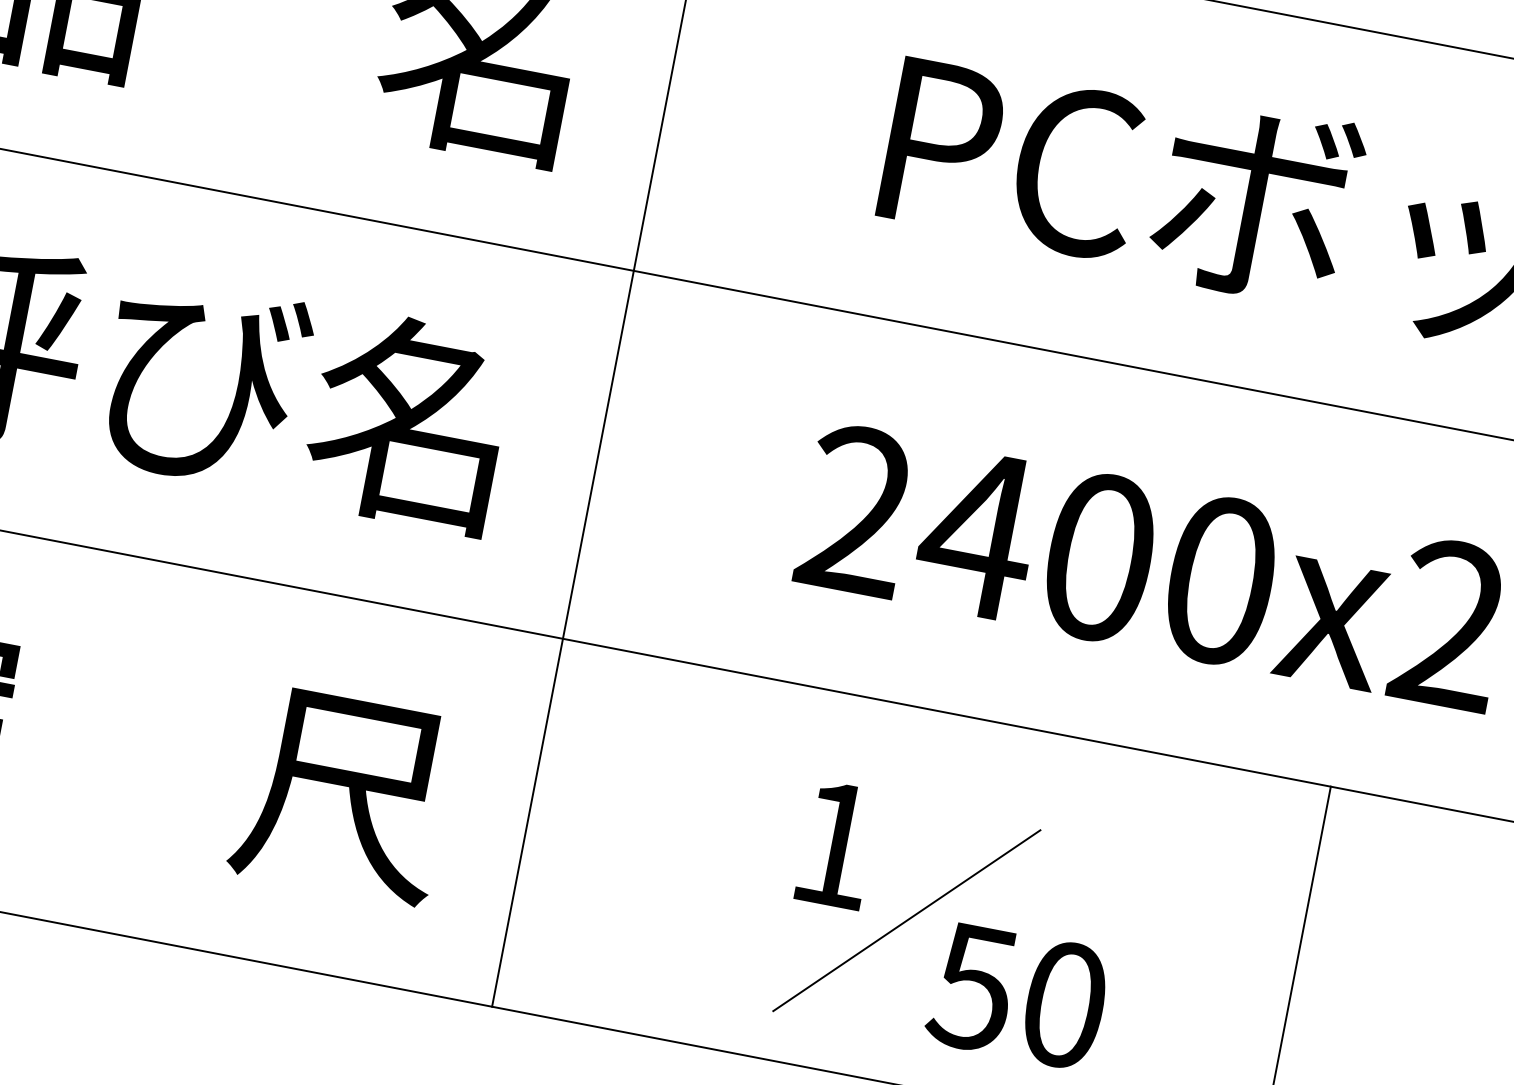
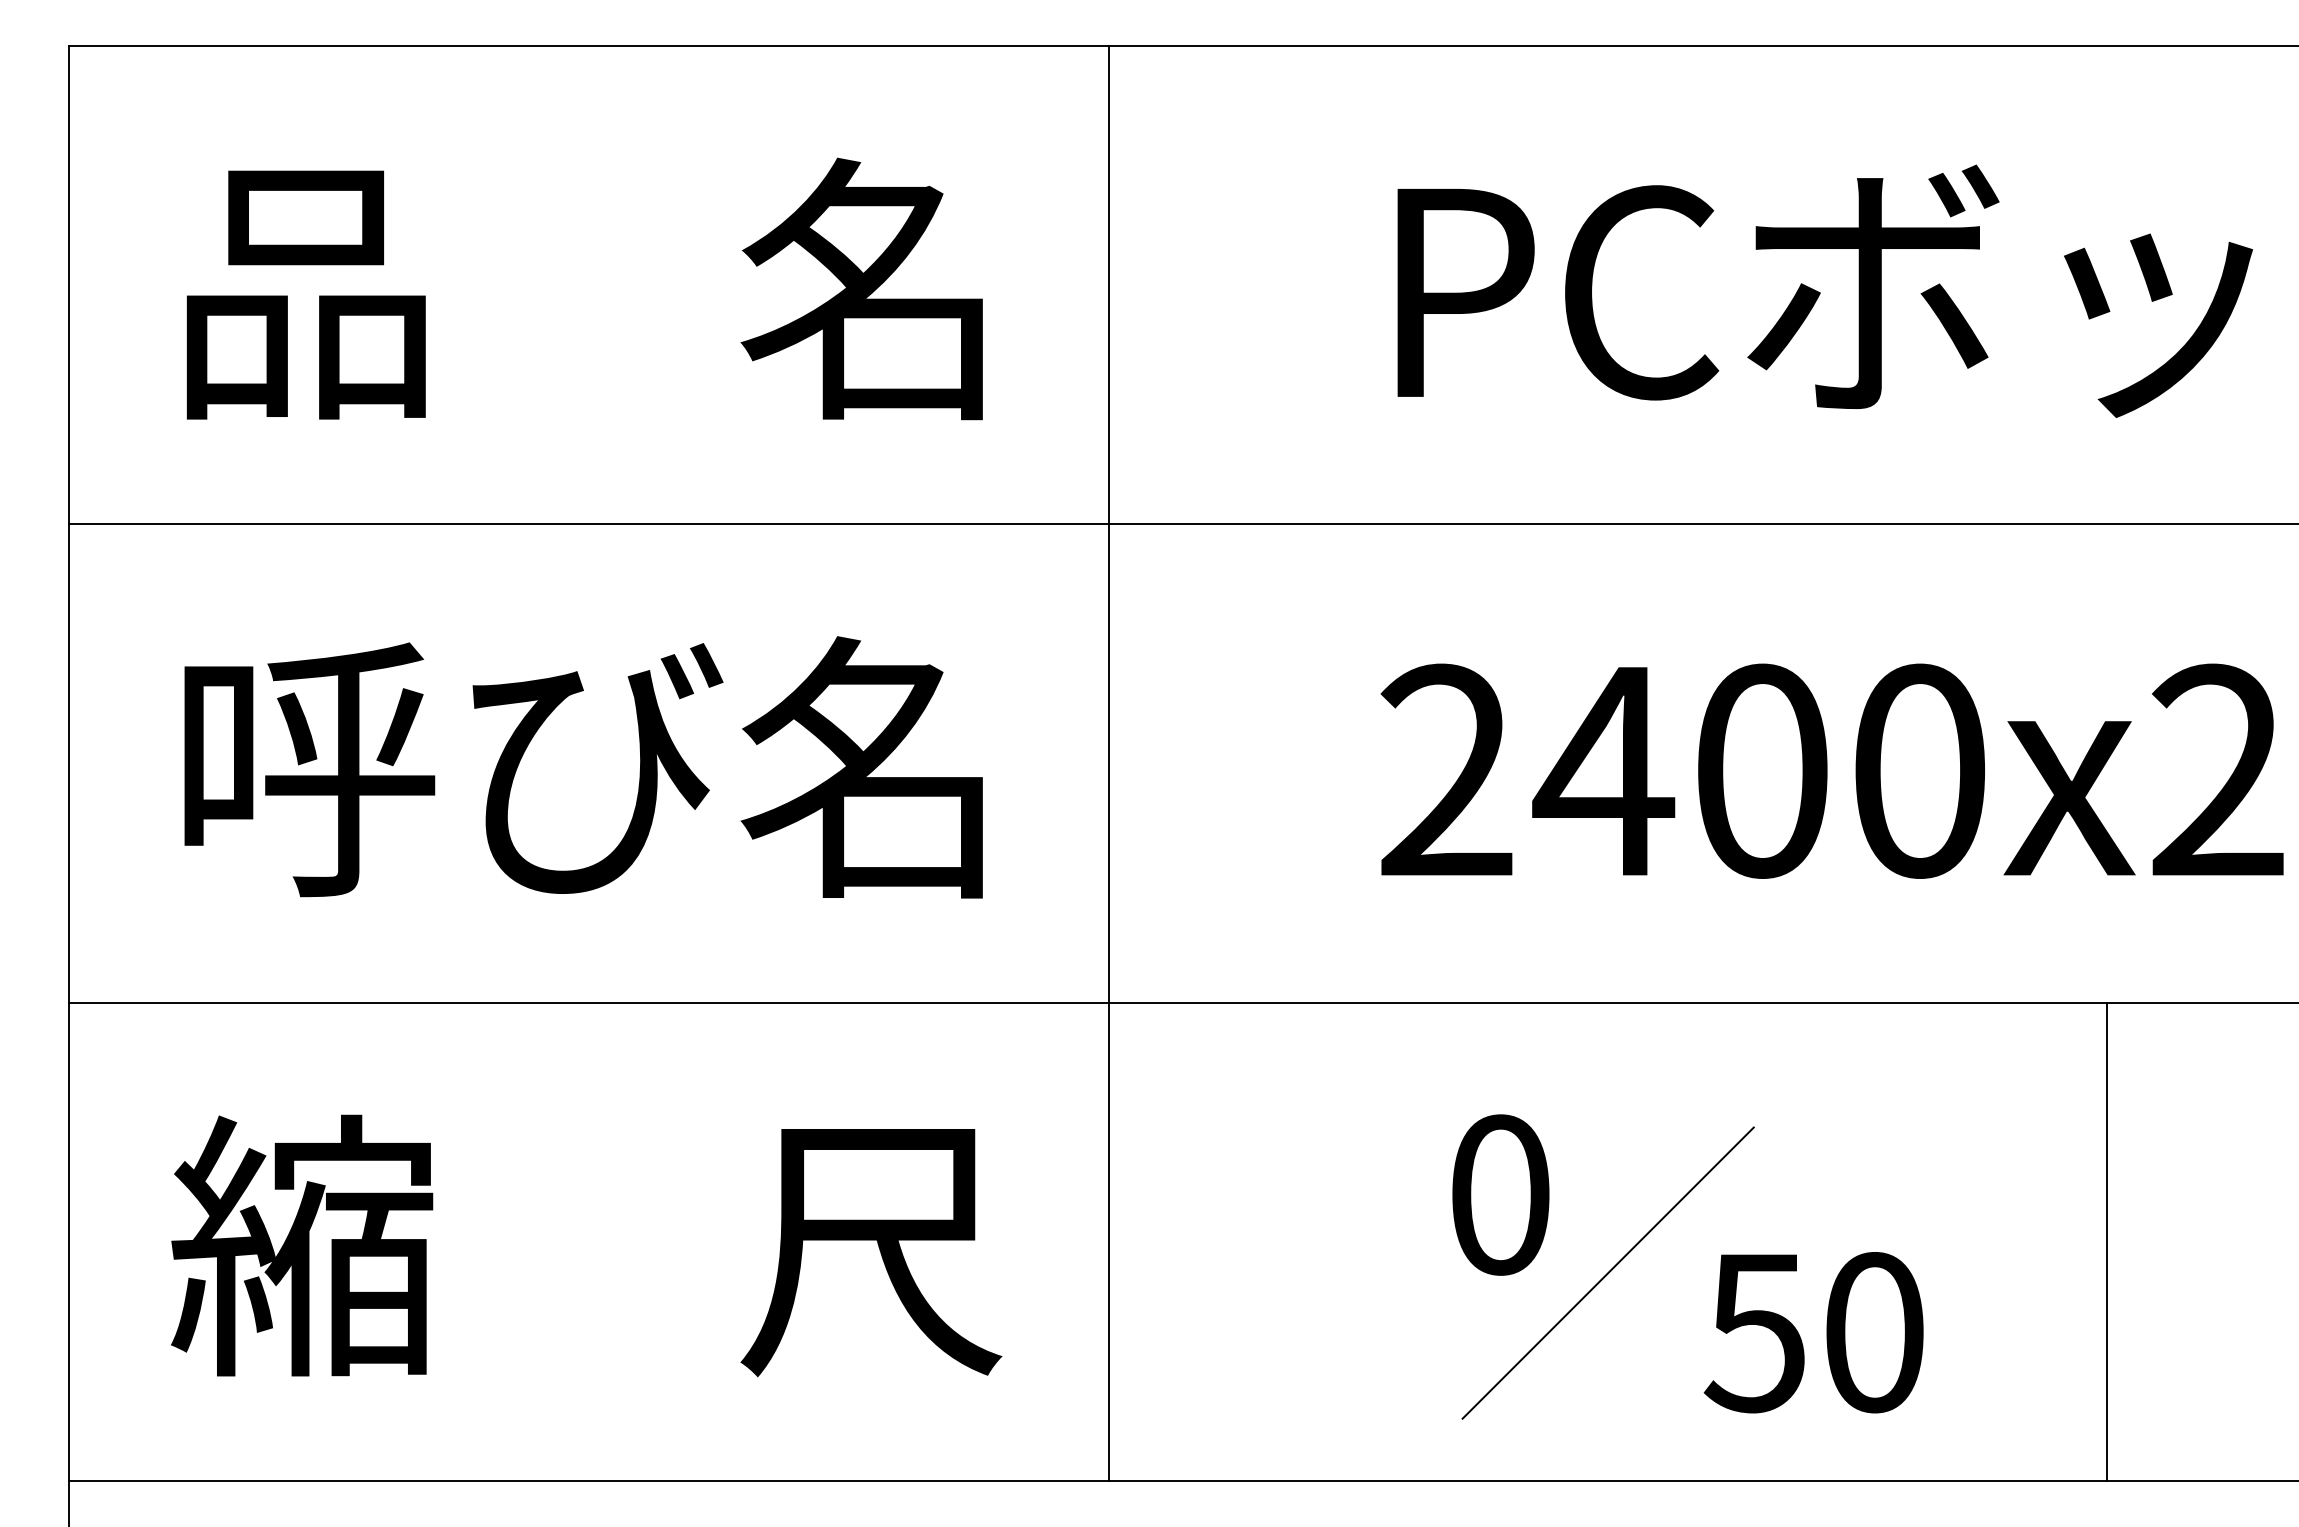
text: (835, 844) -> (1500, 1194), 1 -> 0
text: (1017, 995) -> (1813, 1332), moved

